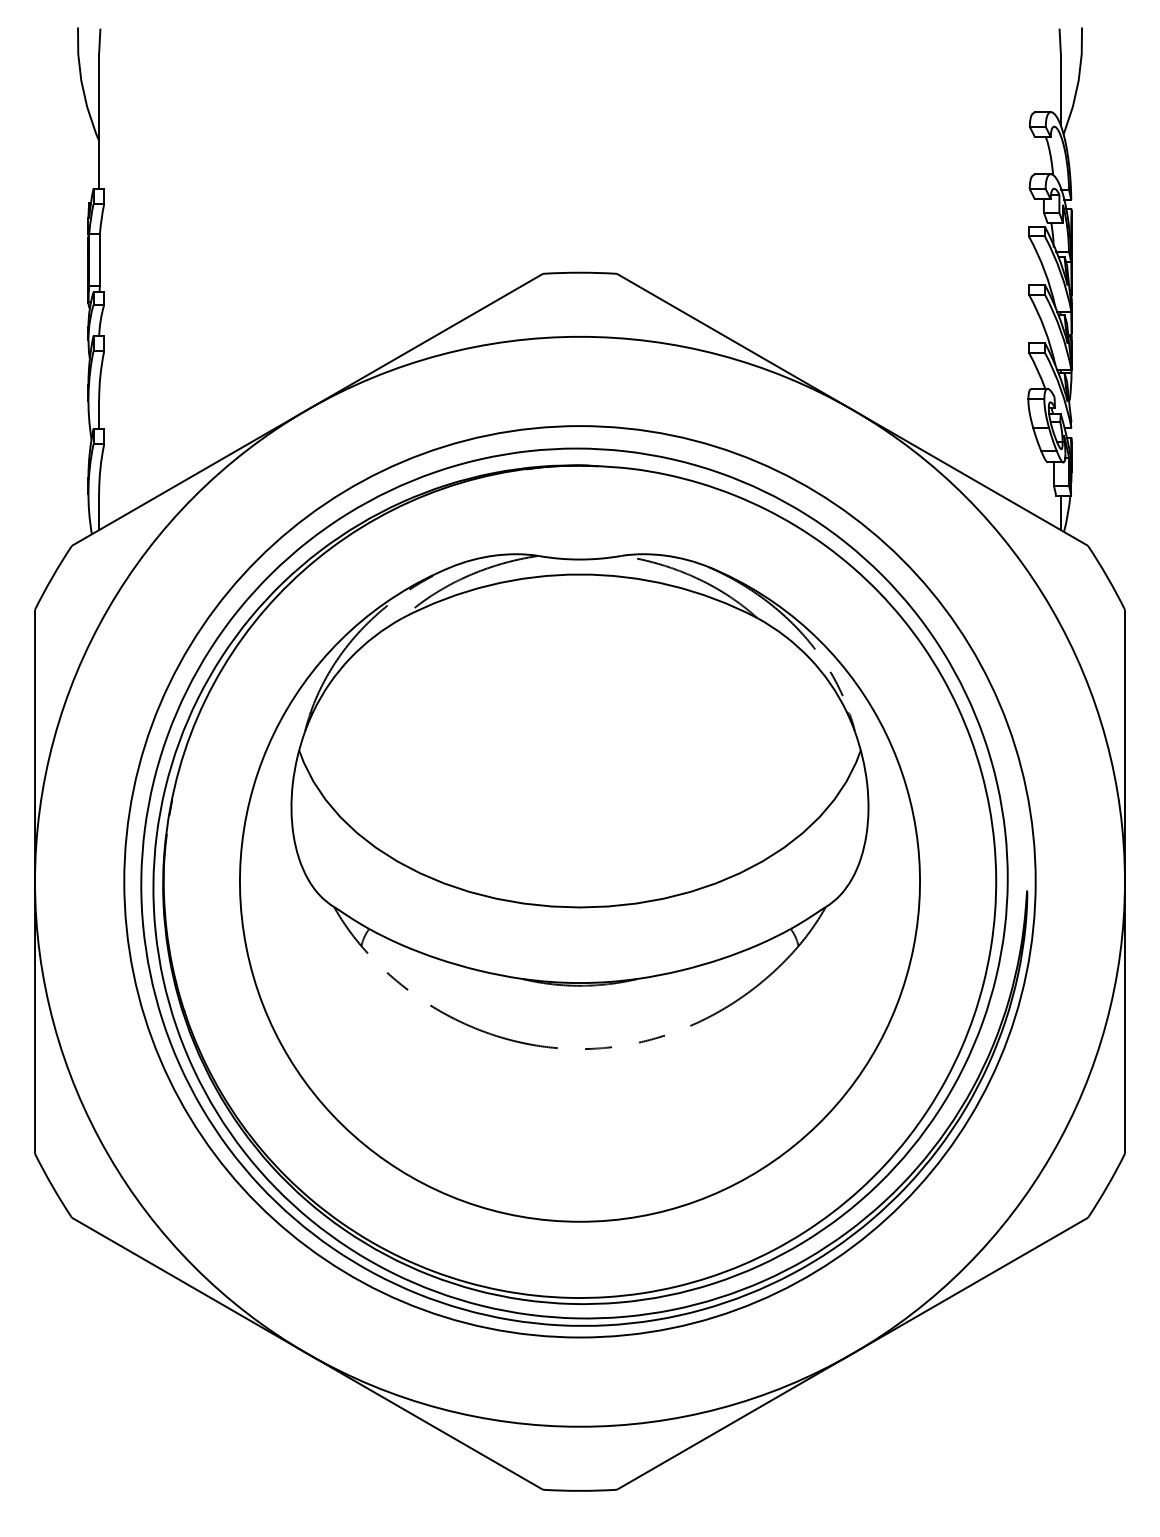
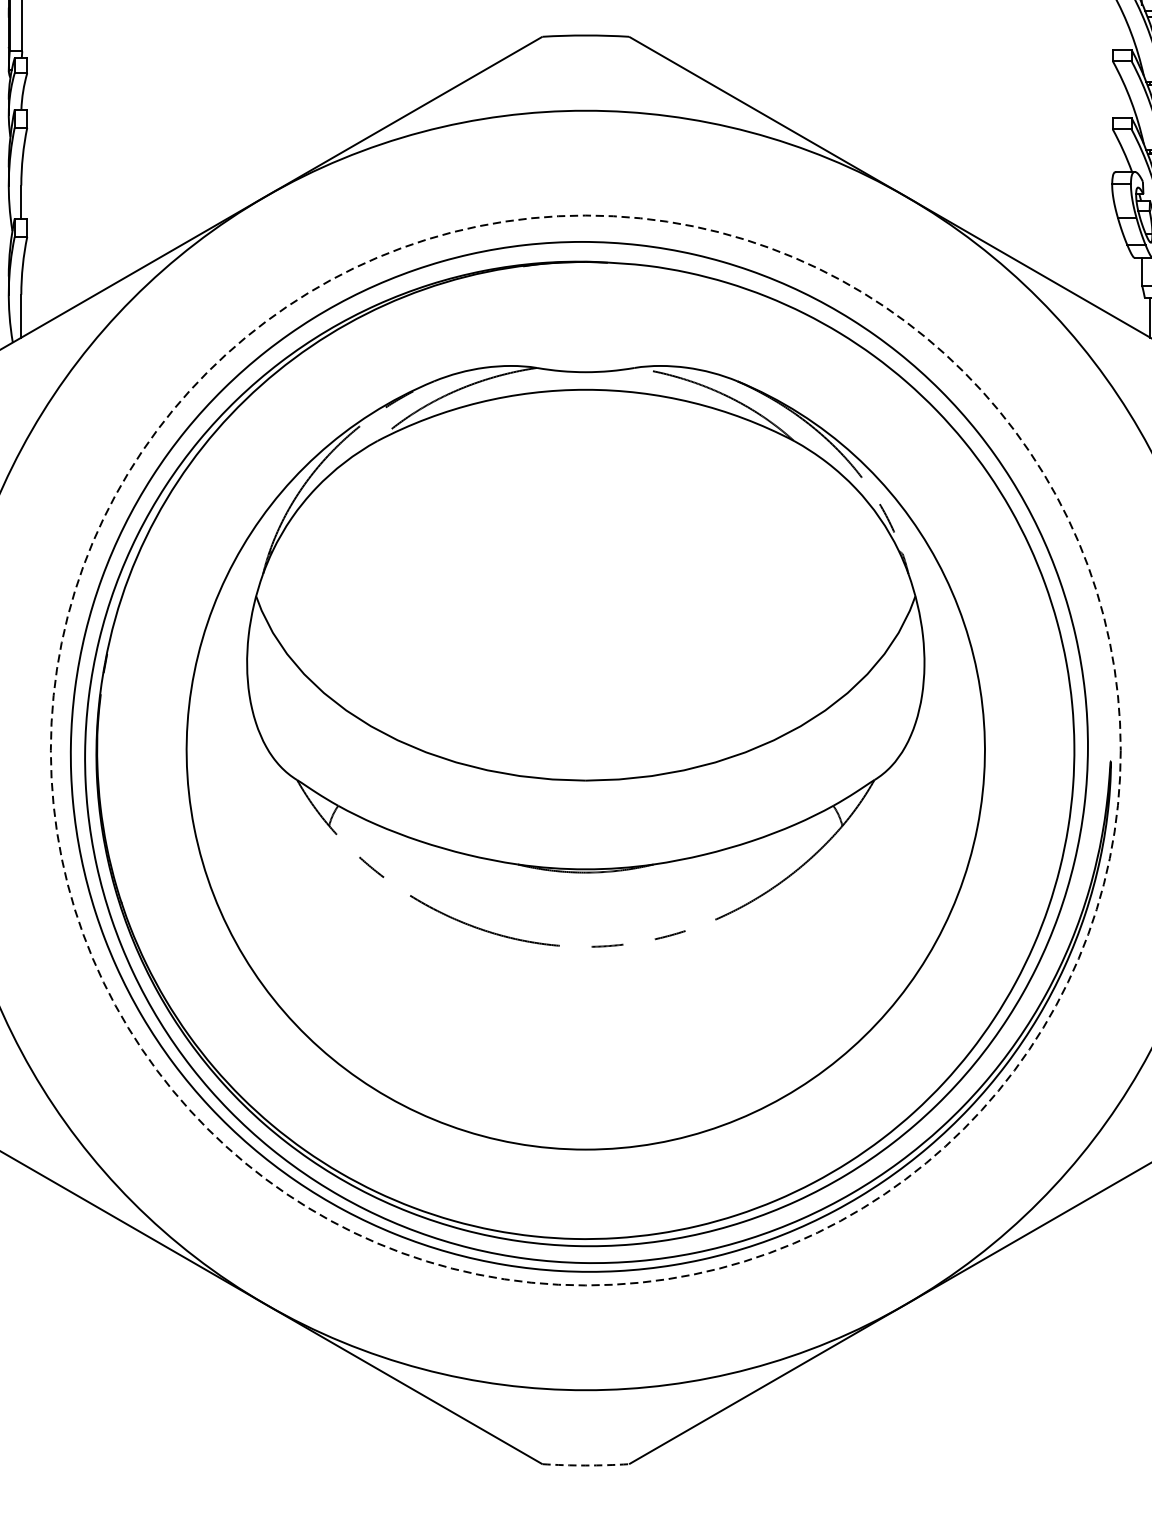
circle: (579, 881) -> (585, 750), solid -> dashed
arc: (579, 1490) -> (585, 1465), solid -> dashed

